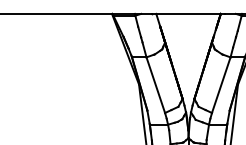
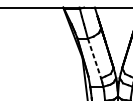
line: (155, 85) -> (94, 58), solid -> dashed

